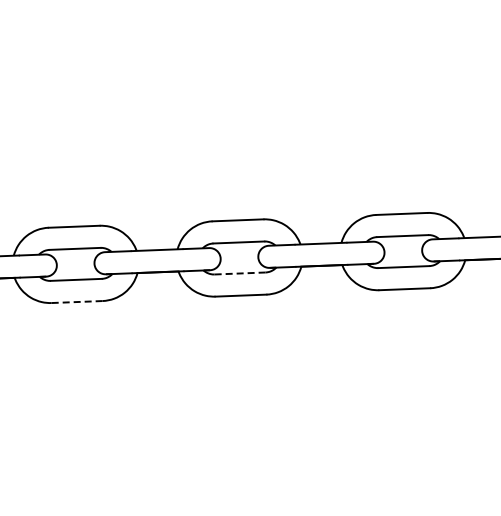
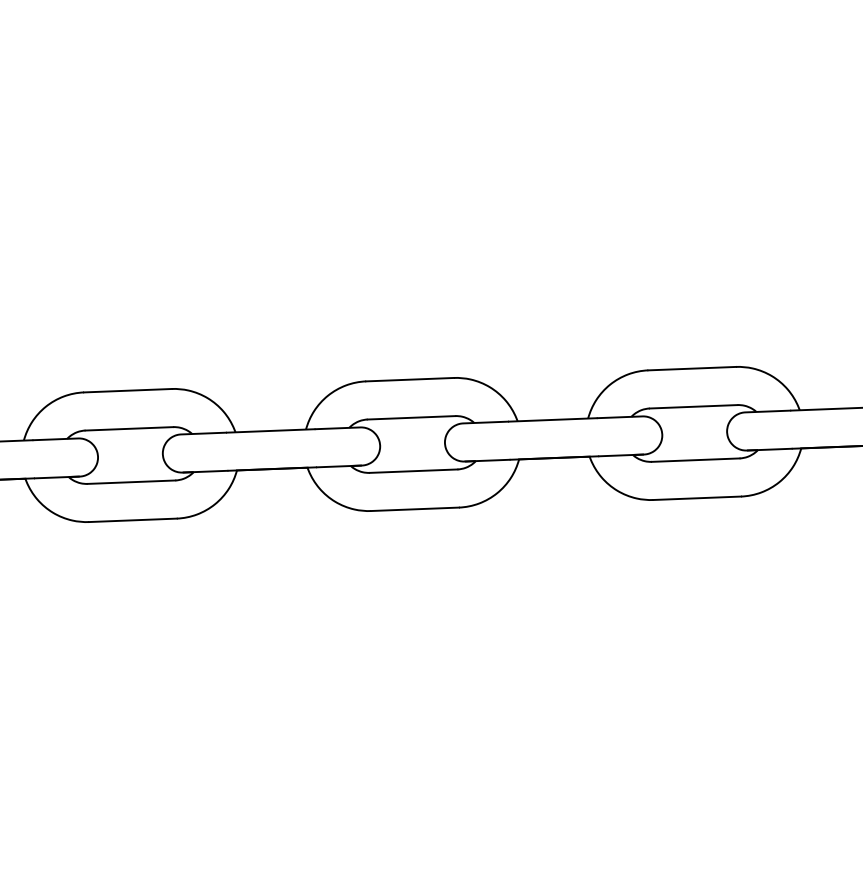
line: (240, 273) -> (414, 471), dashed -> solid
line: (77, 302) -> (133, 521), dashed -> solid

